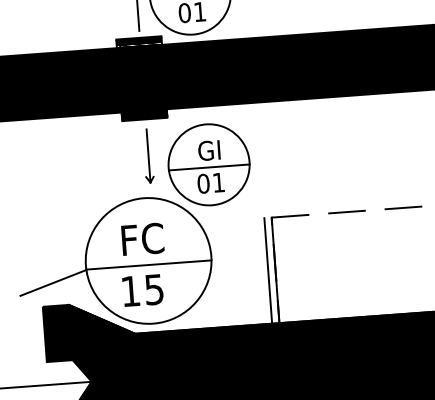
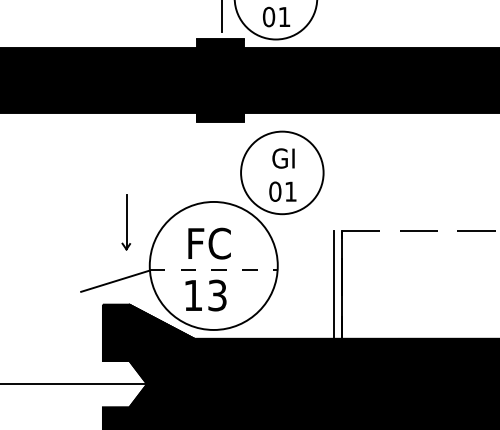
part: (148, 156) -> (126, 222), moved
line: (209, 167) -> (282, 175), removed
line: (148, 265) -> (213, 270), solid -> dashed
text: (154, 288) -> (217, 294), 15 -> 13

